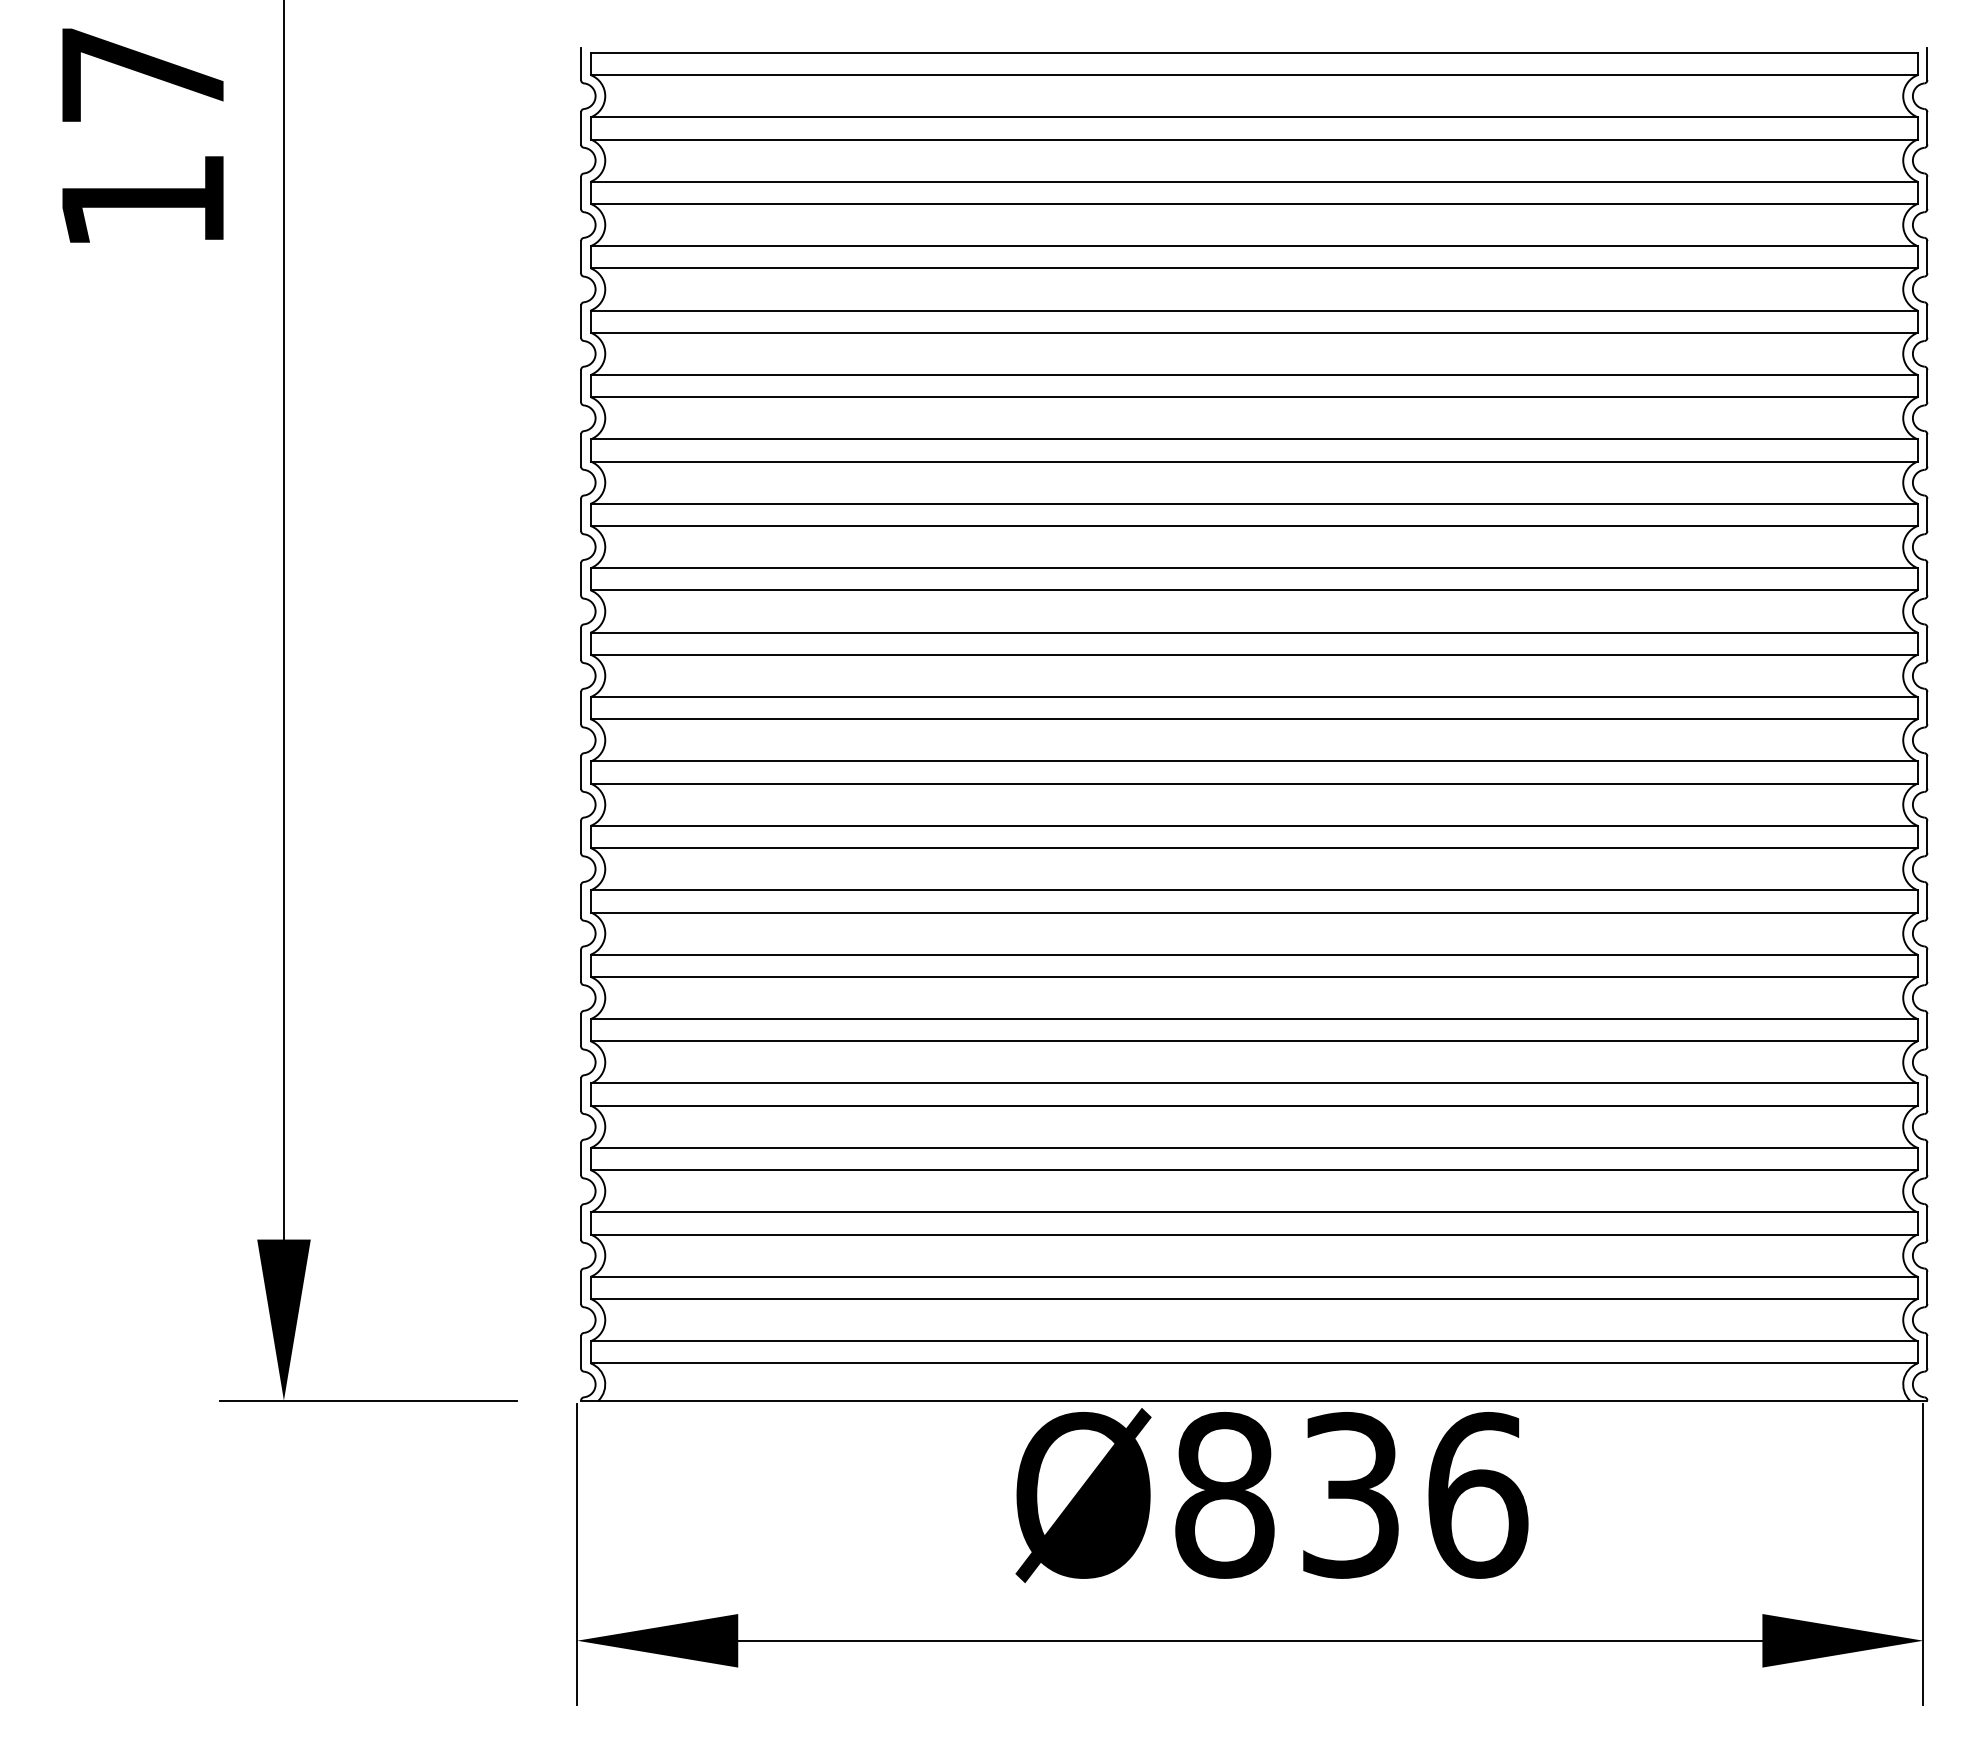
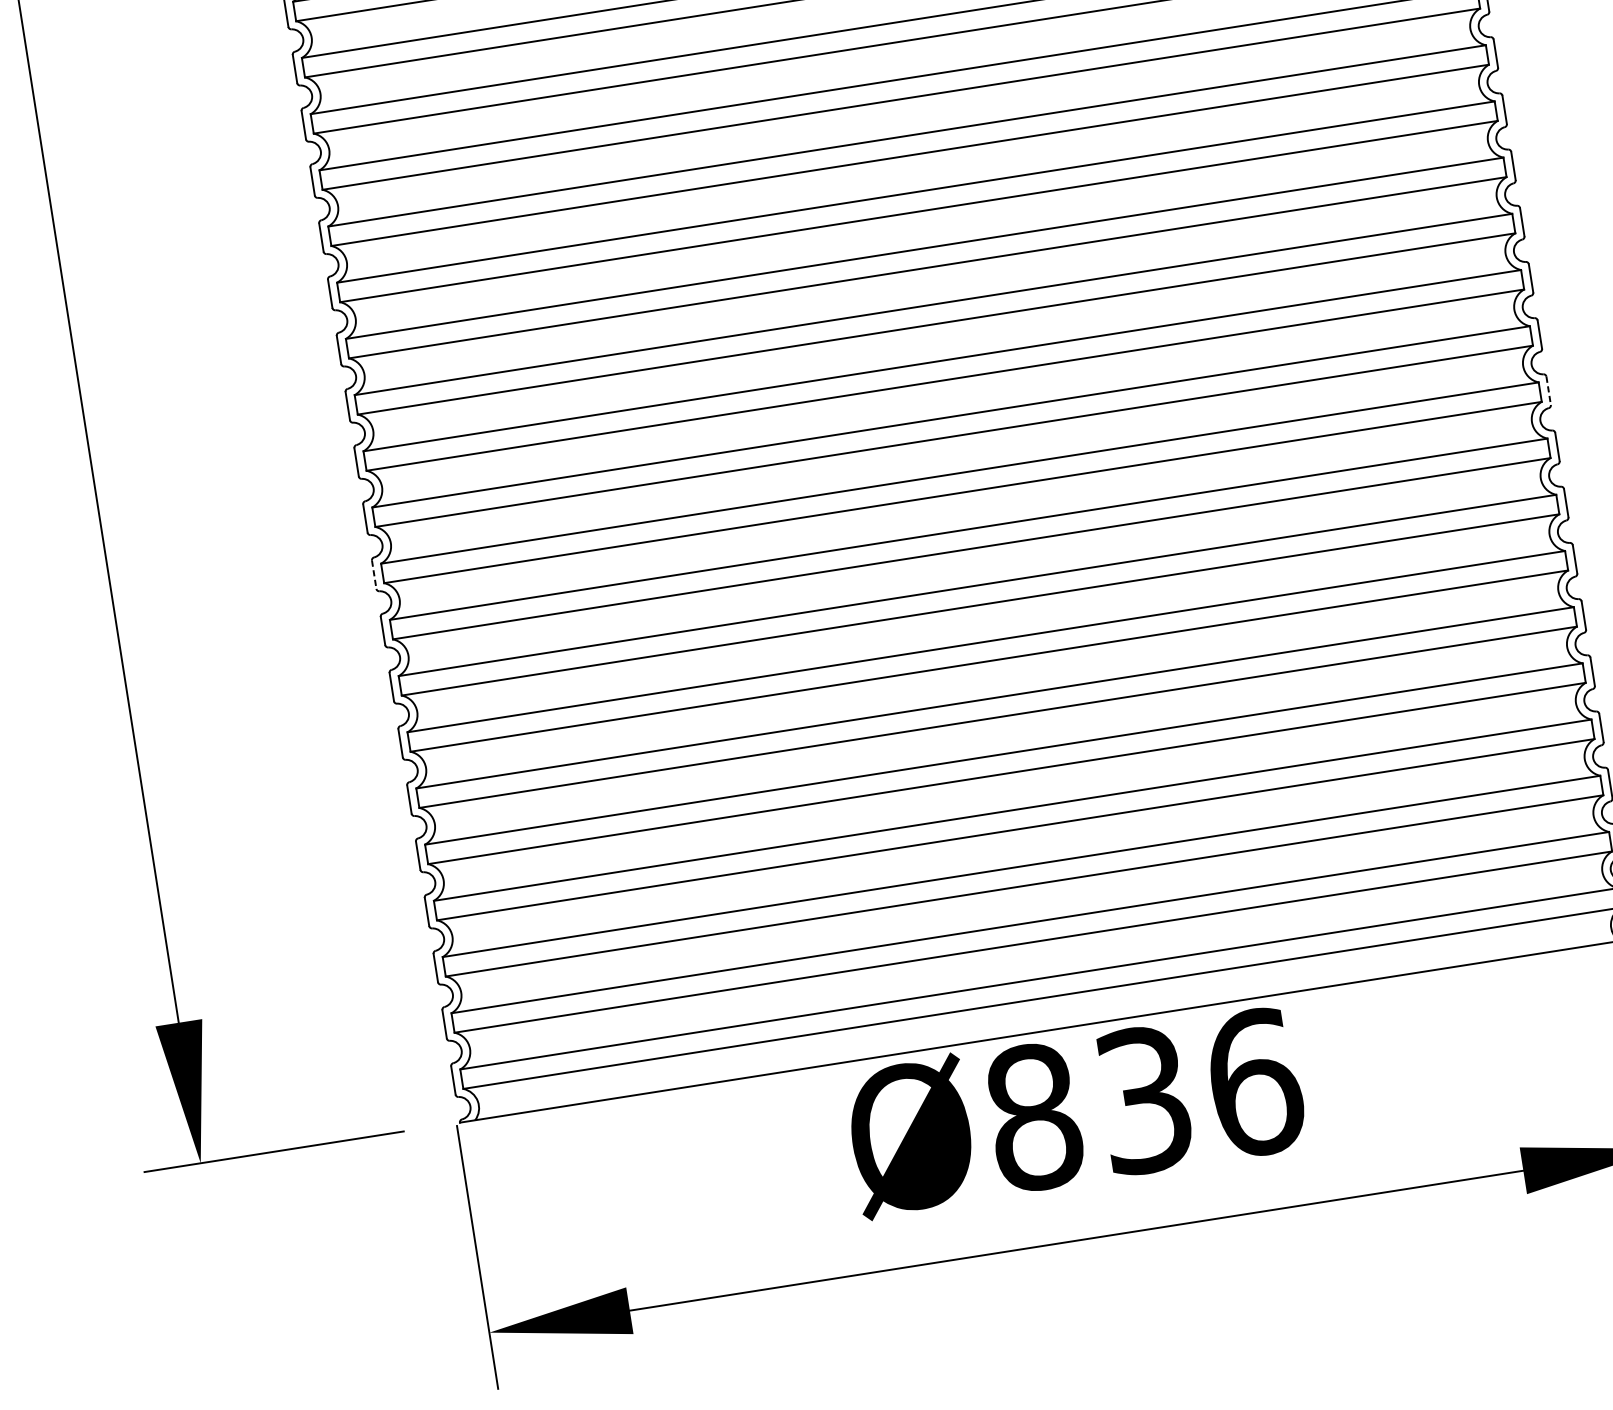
line: (581, 773) -> (374, 575), solid -> dashed
line: (1927, 773) -> (1548, 391), solid -> dashed

